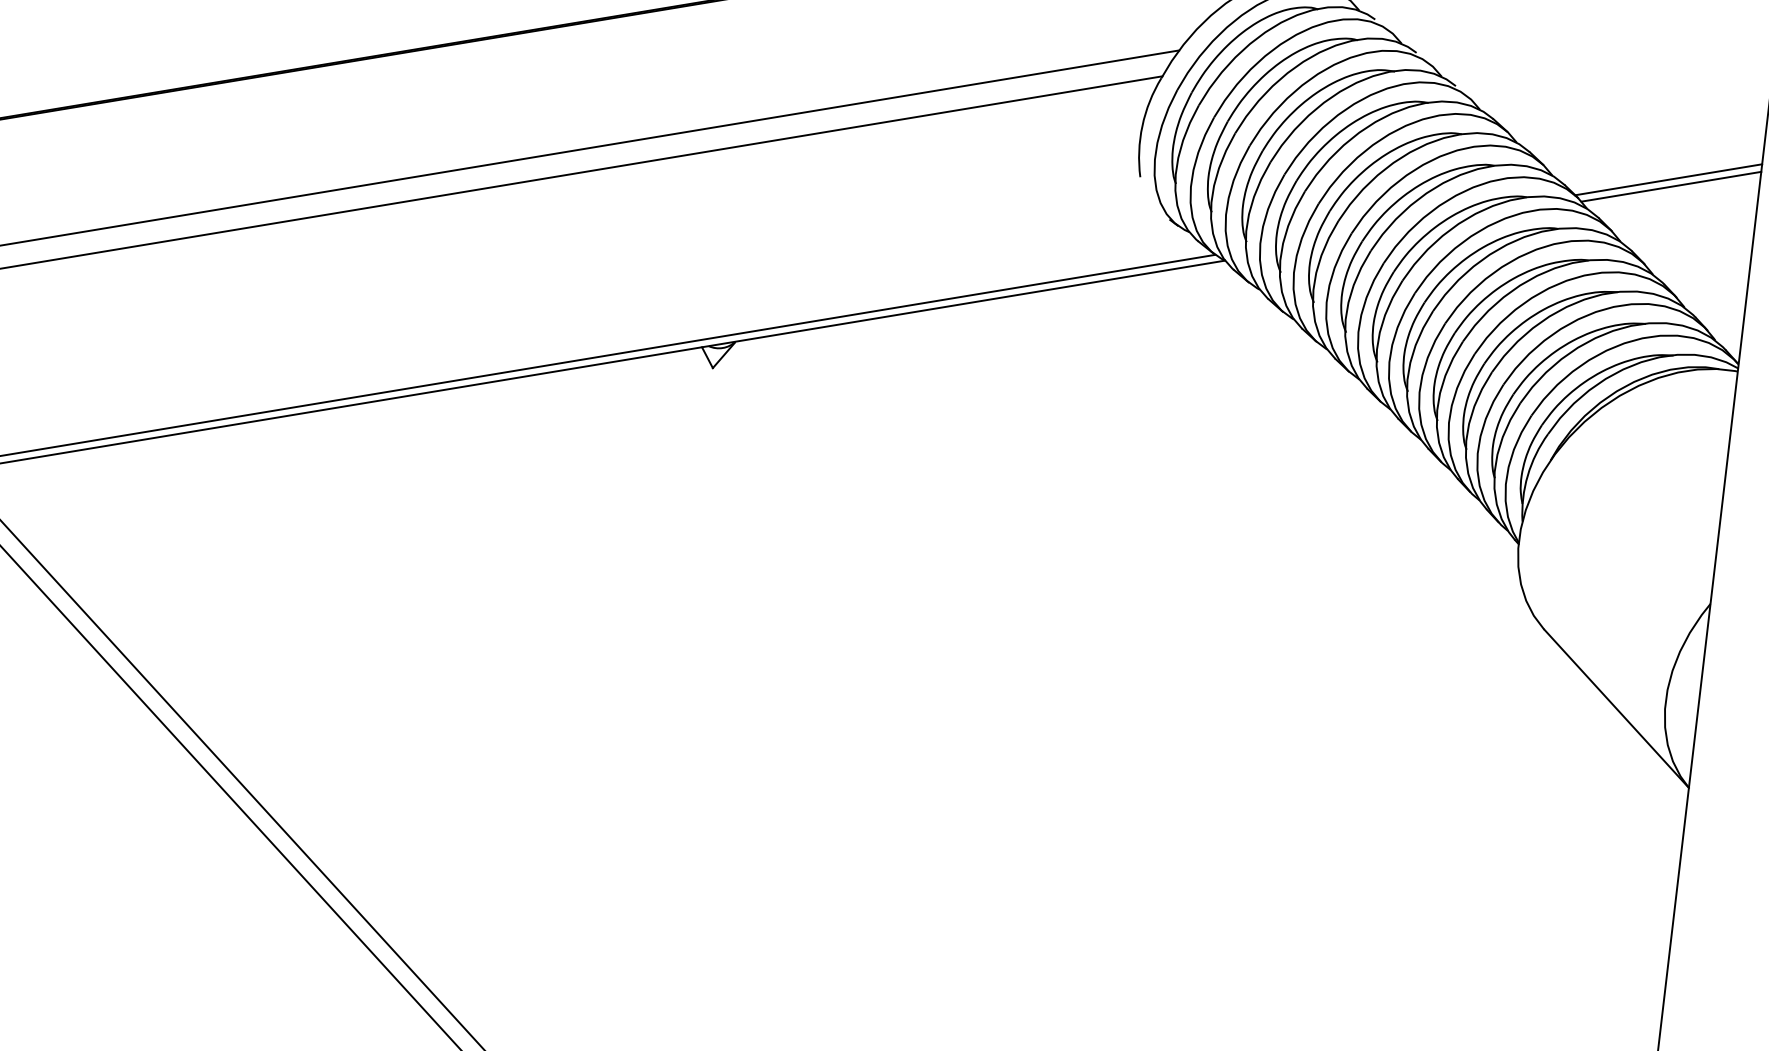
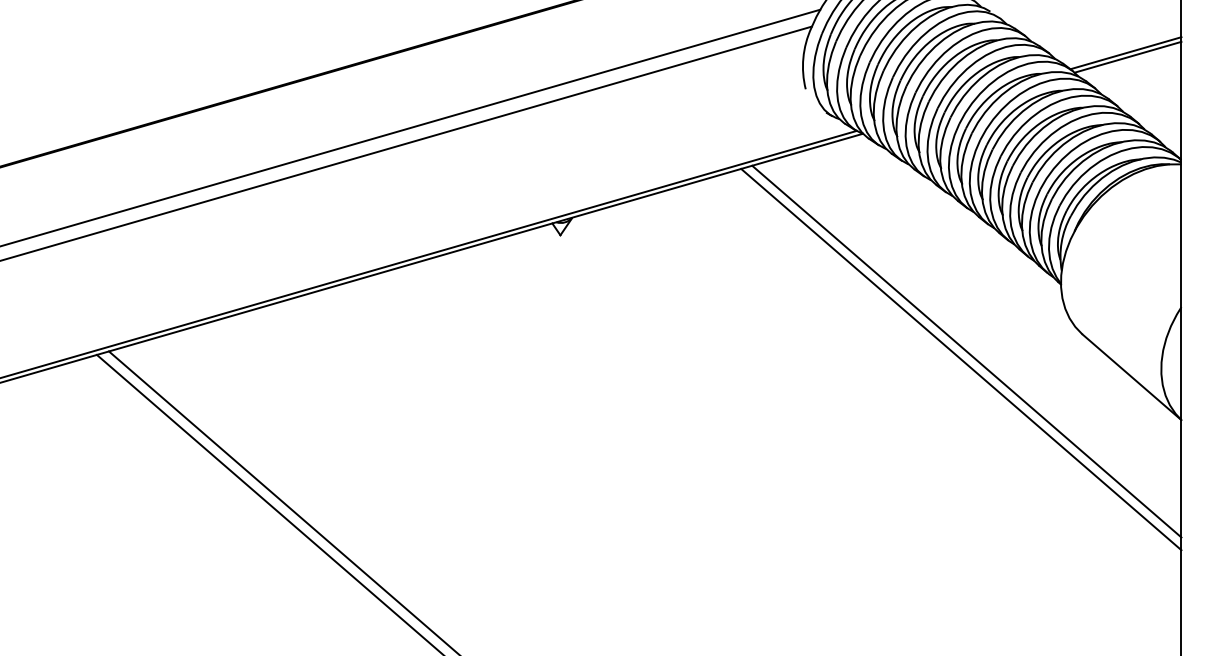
line: (1351, 635) -> (966, 351), added
line: (1342, 647) -> (961, 359), added

